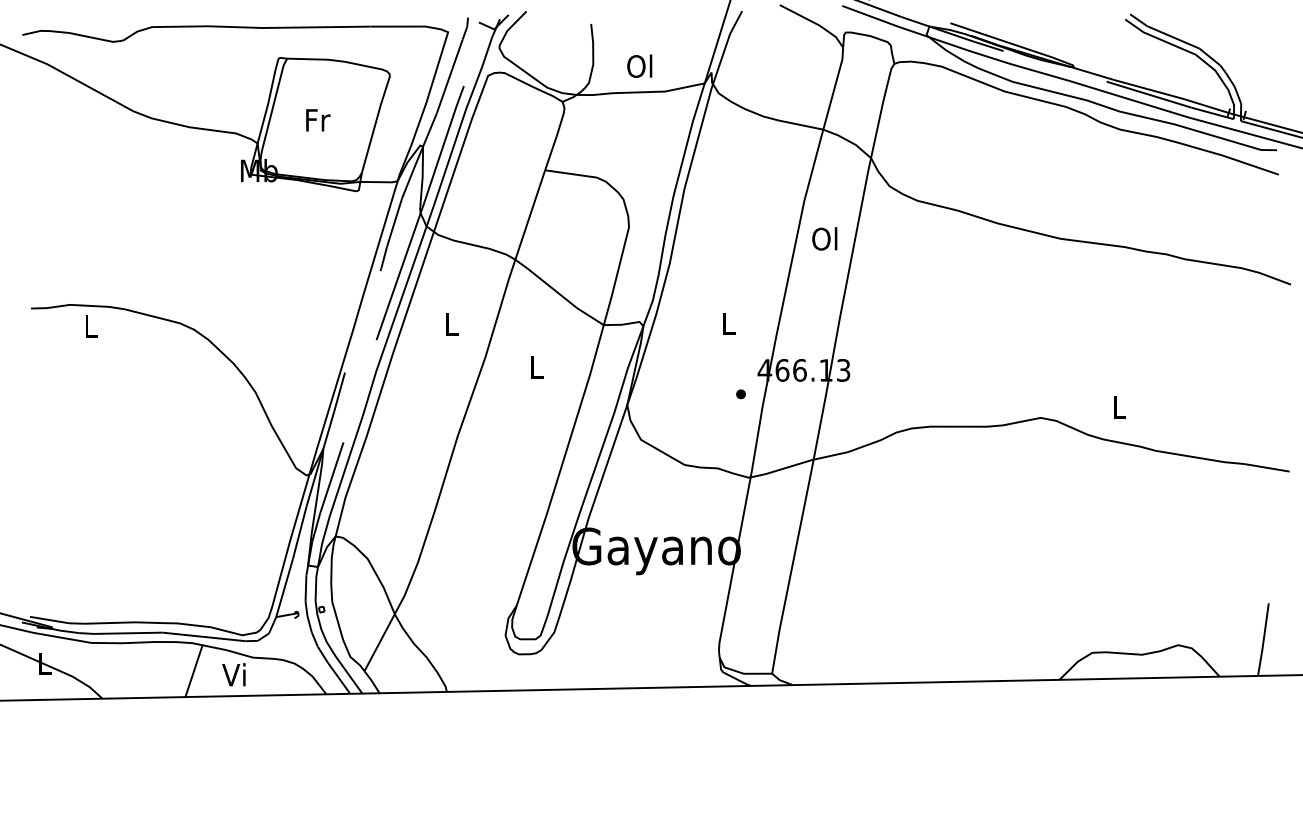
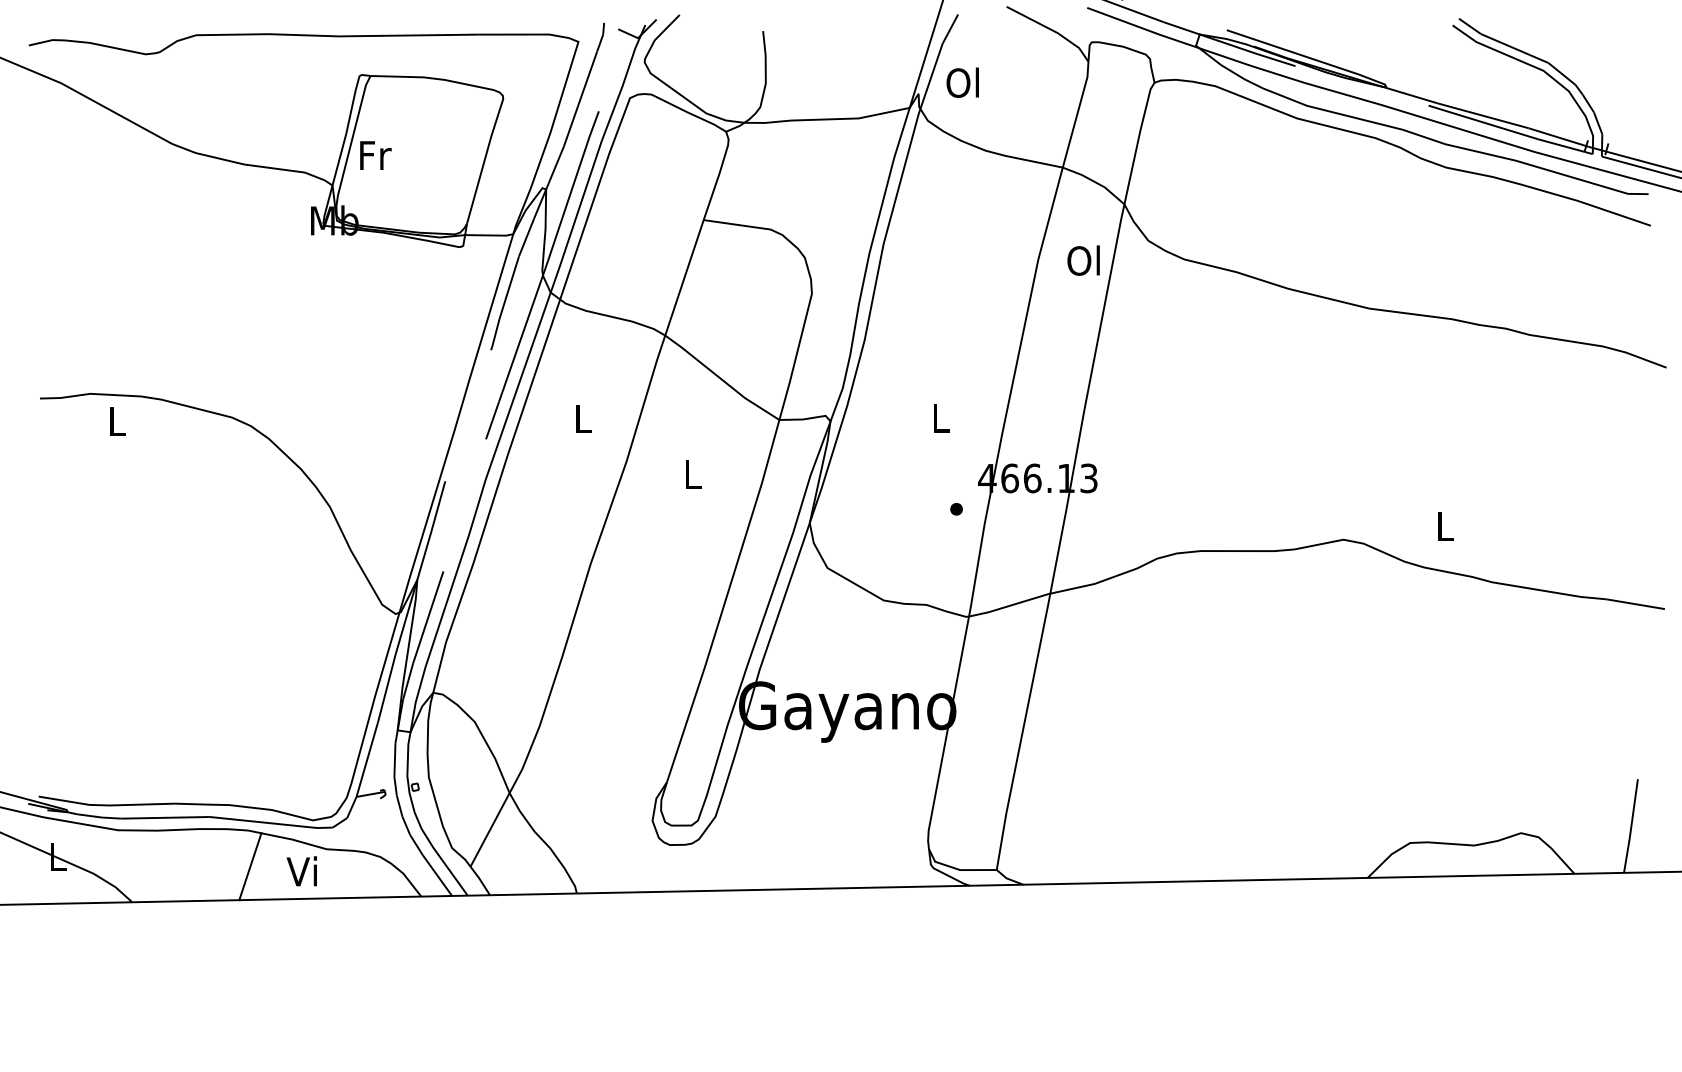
text: (639, 66) -> (962, 82), moved
text: (318, 120) -> (375, 155), moved
text: (824, 238) -> (1083, 260), moved

